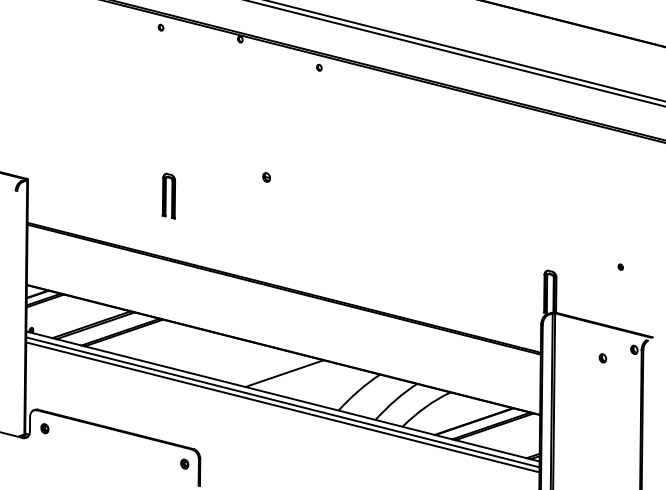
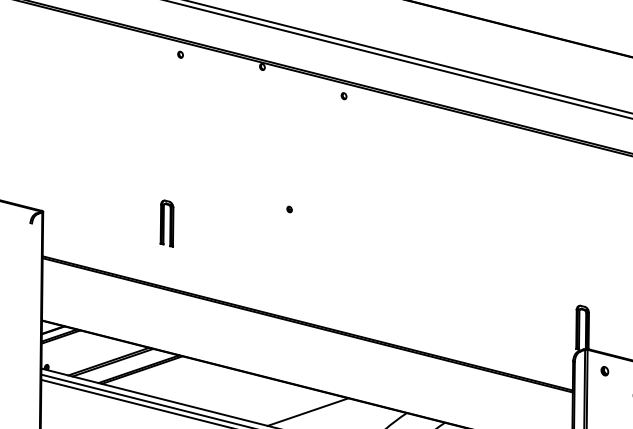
part: (266, 177) -> (289, 209), size x0.62
part: (168, 195) -> (166, 222), moved
part: (571, 334) -> (604, 371), added

